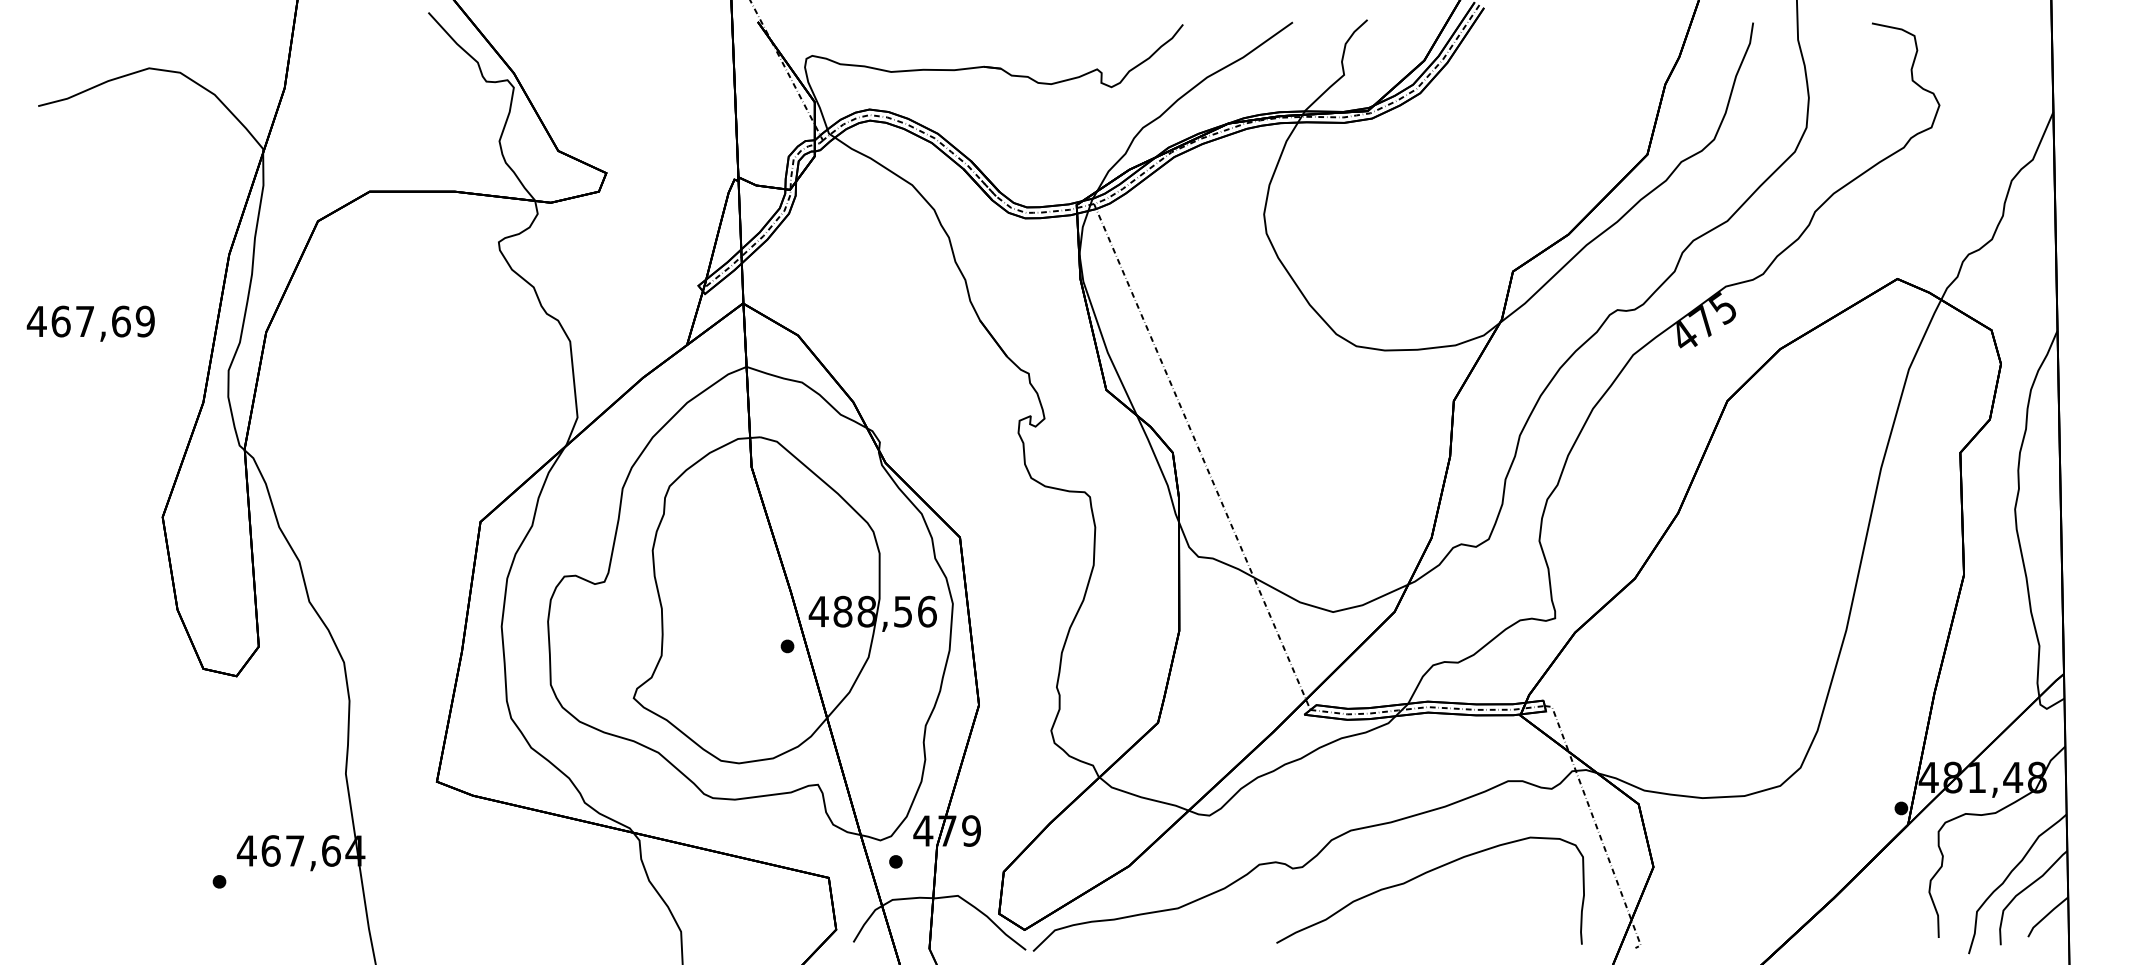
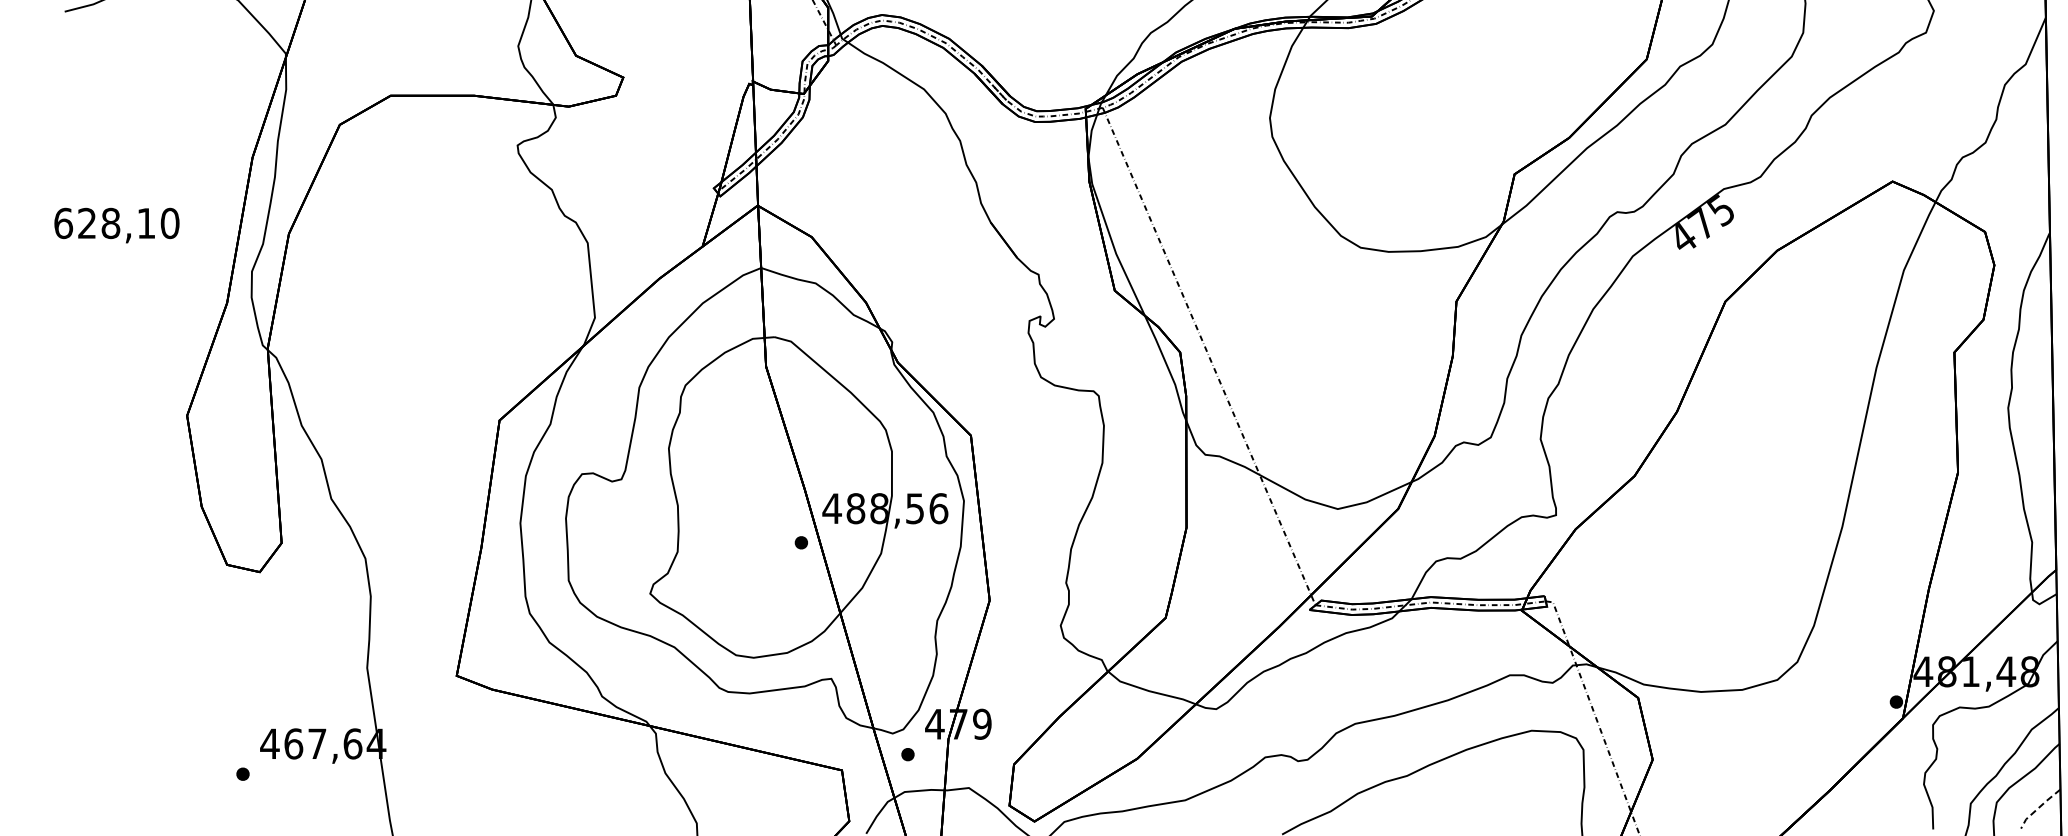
text: (90, 321) -> (116, 223), 467,69 -> 628,10
line: (2046, 916) -> (2039, 808), solid -> dashed

